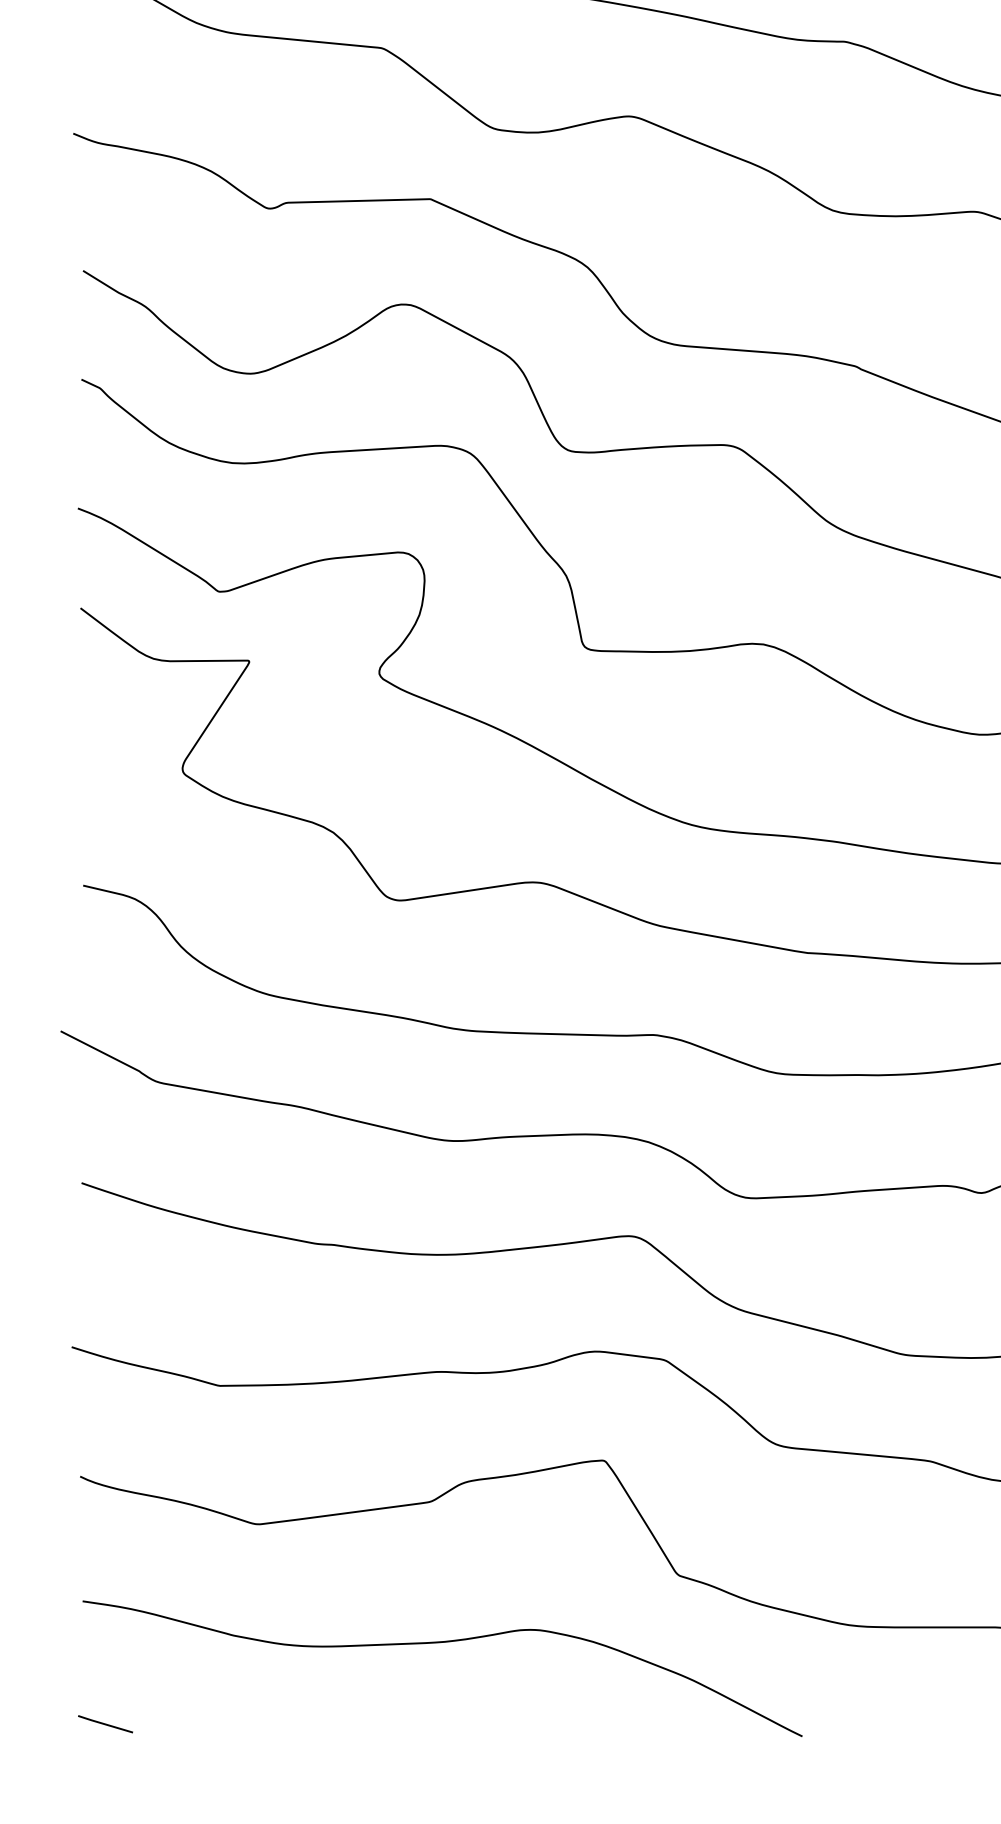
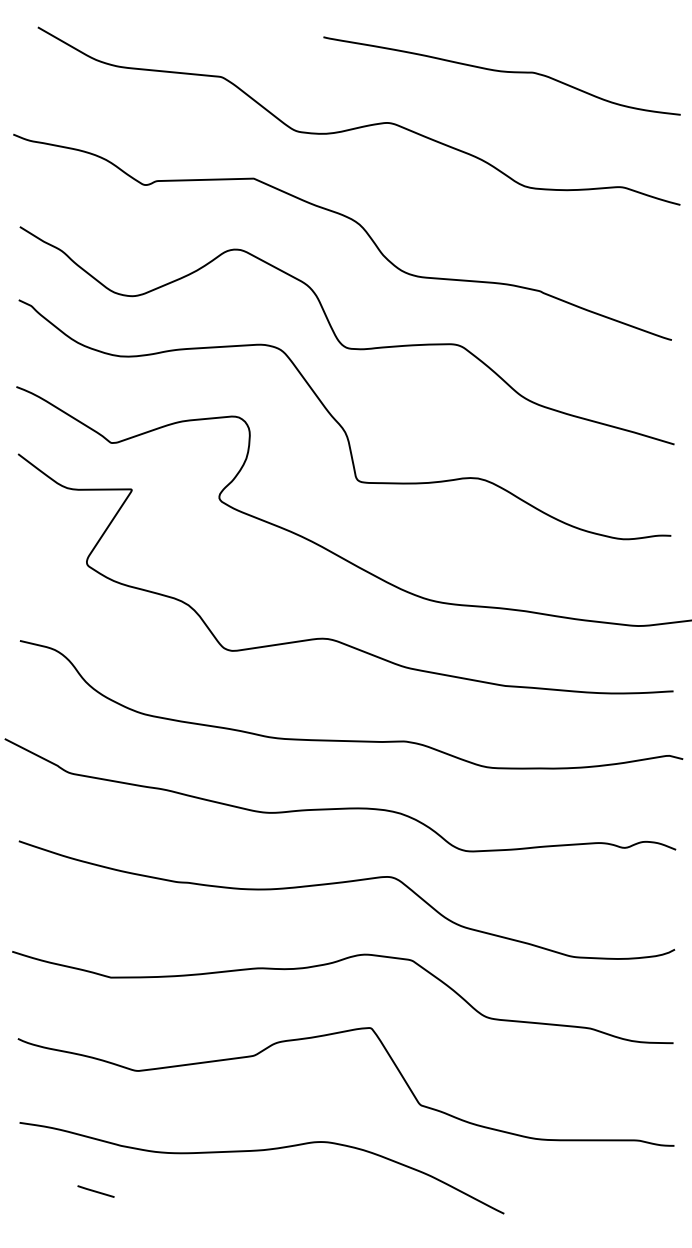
line: (104, 1724) -> (95, 1191), moved

